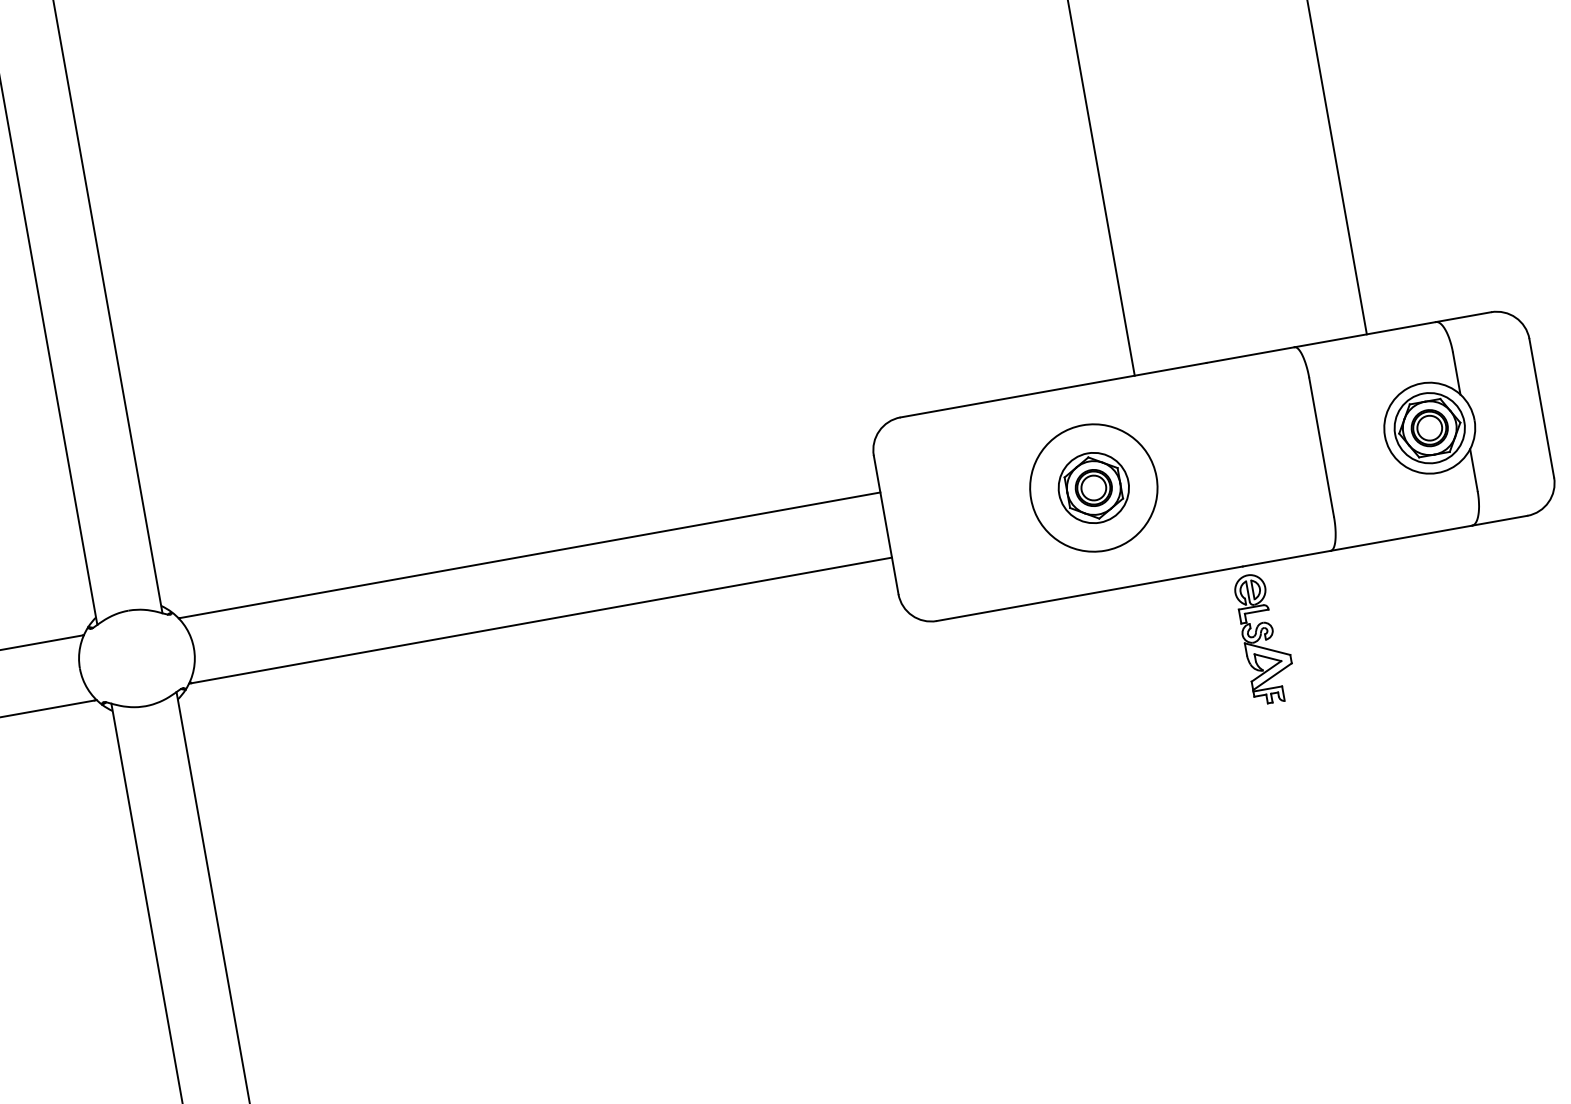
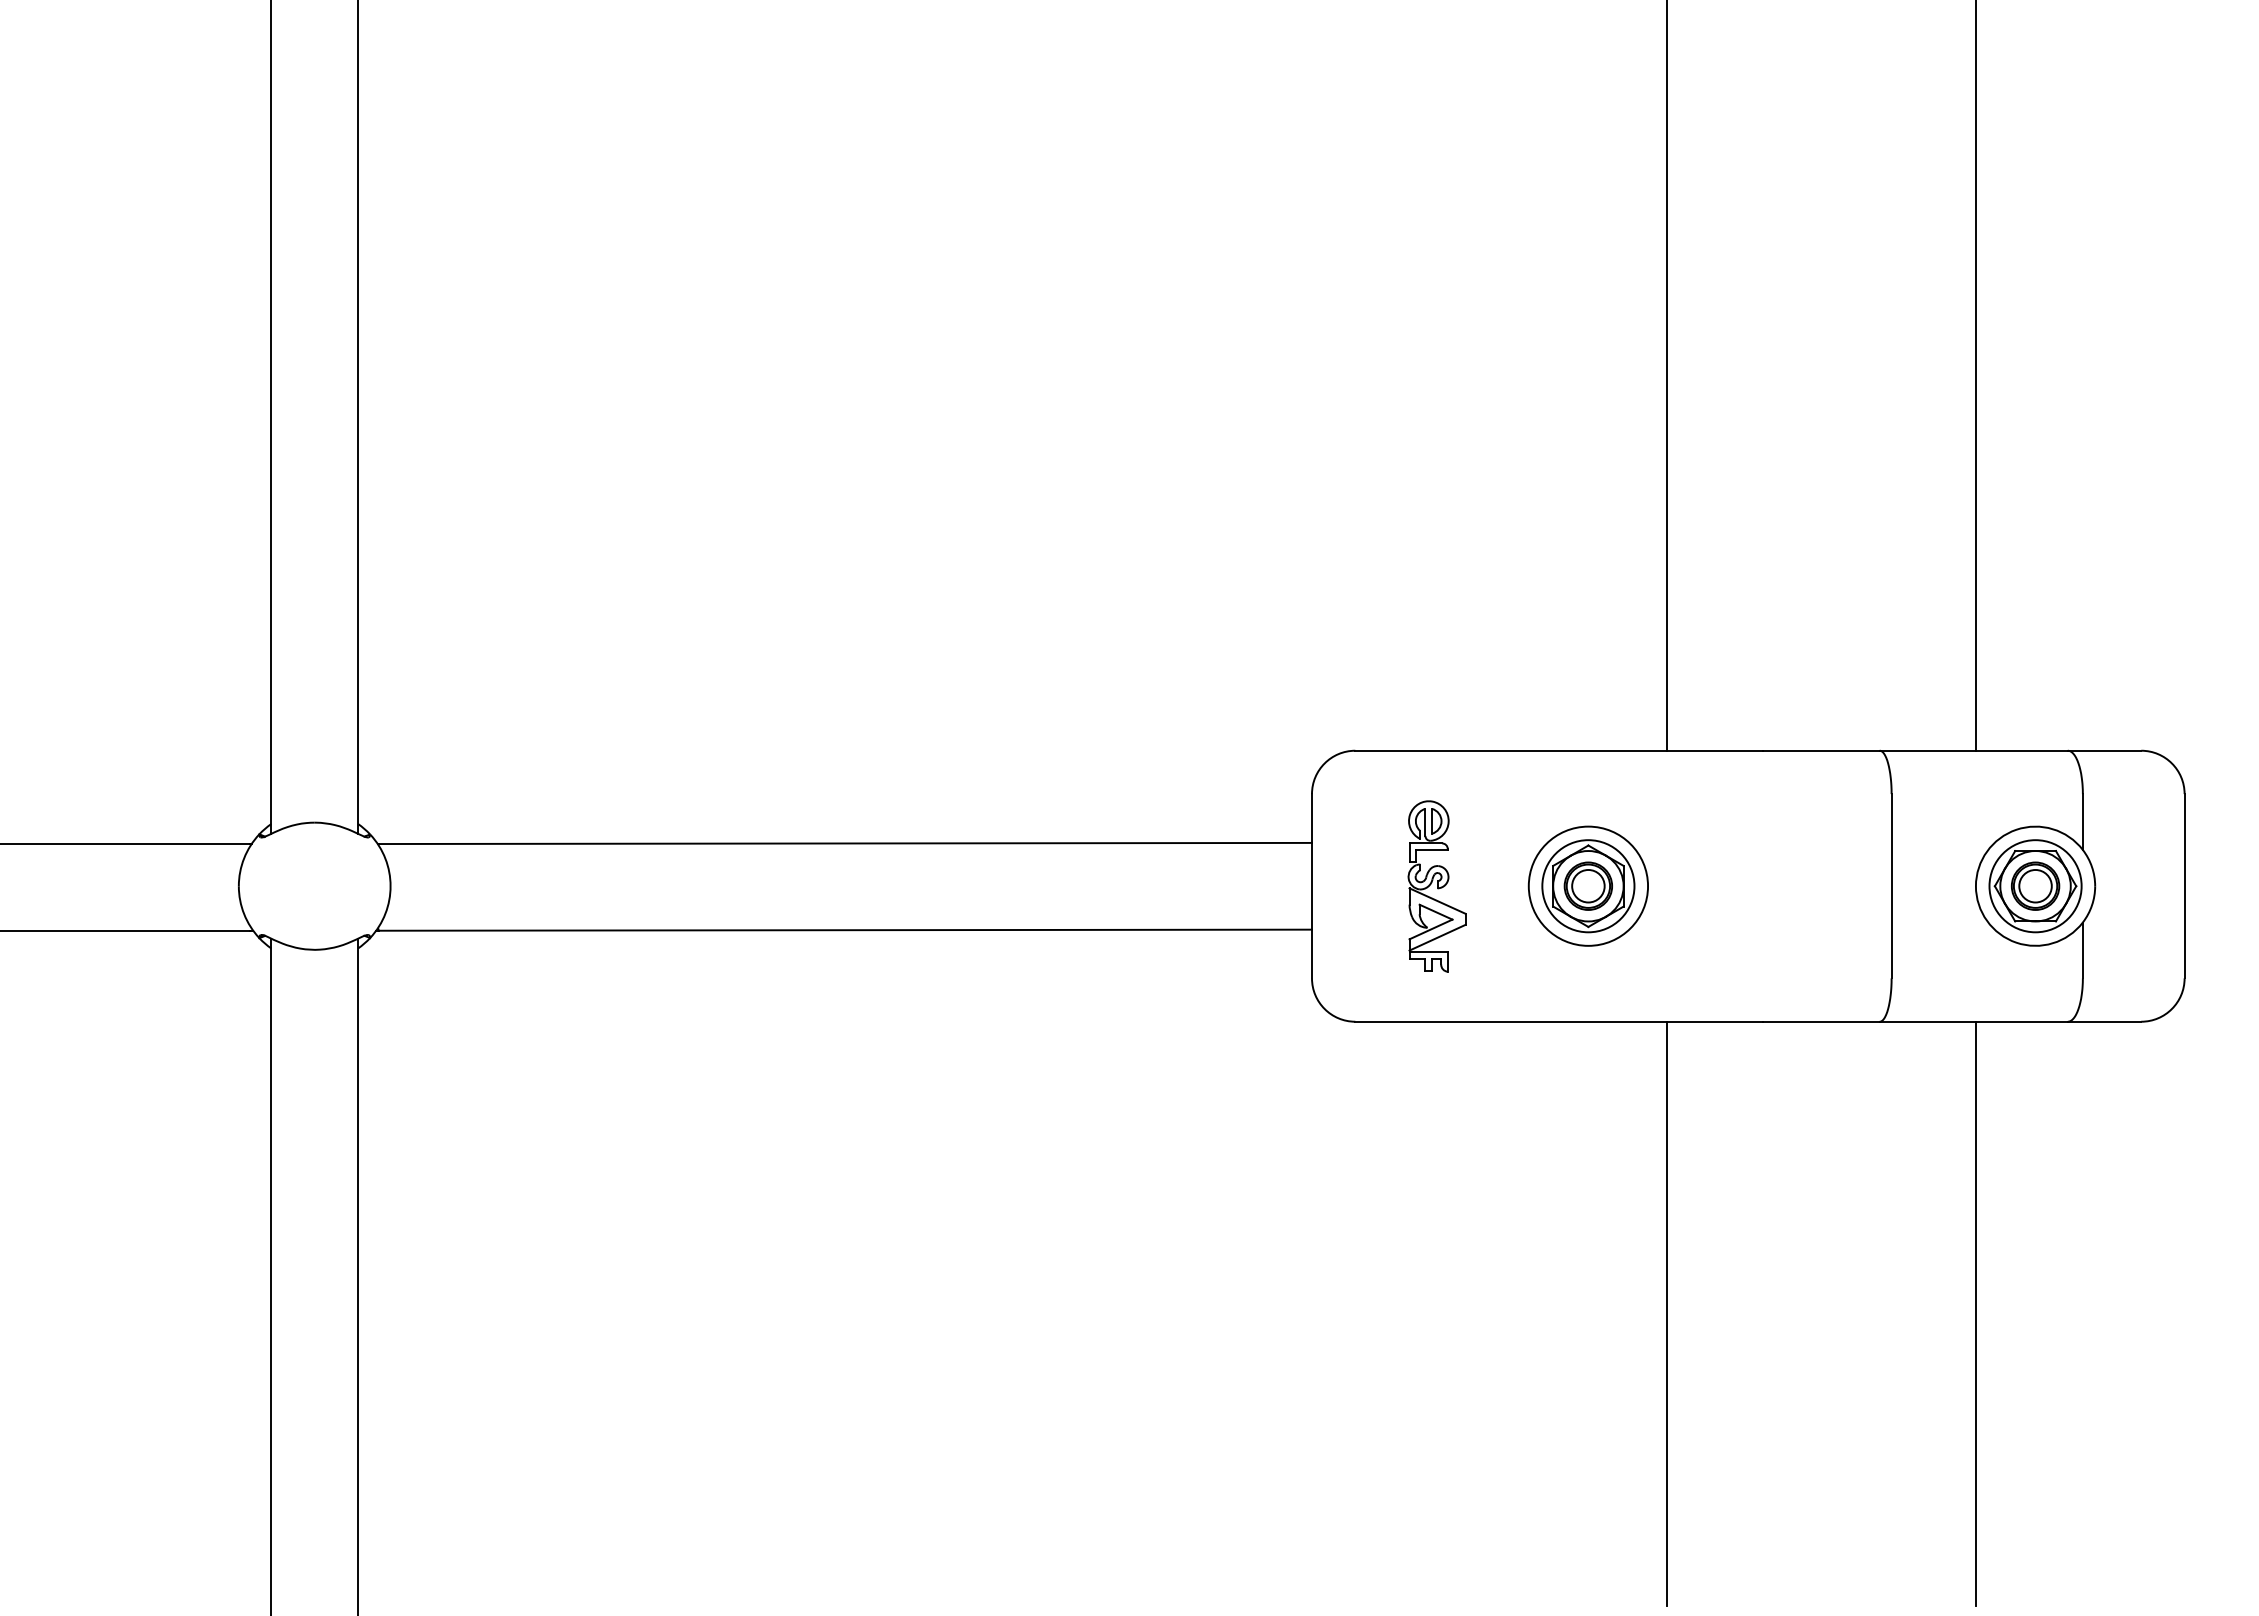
circle: (1093, 487) -> (1588, 885), size x0.71
part: (1264, 638) -> (1436, 886), moved
line: (1441, 757) -> (1975, 1313), added
line: (1210, 798) -> (1667, 1313), added

